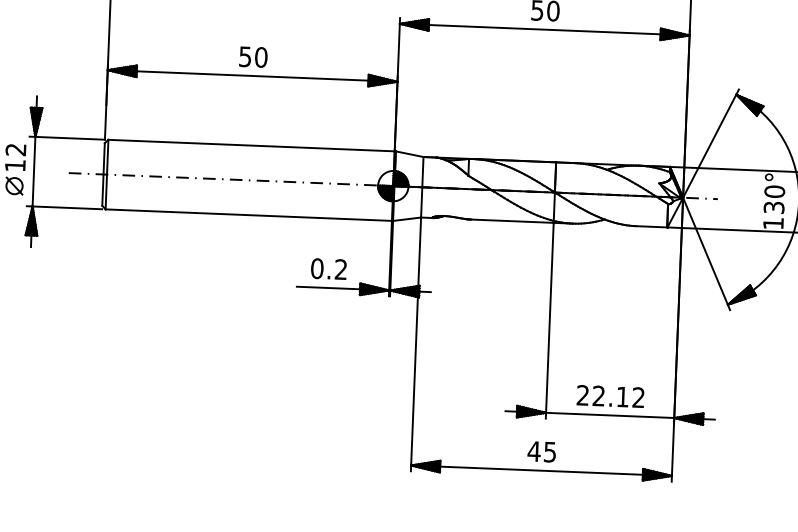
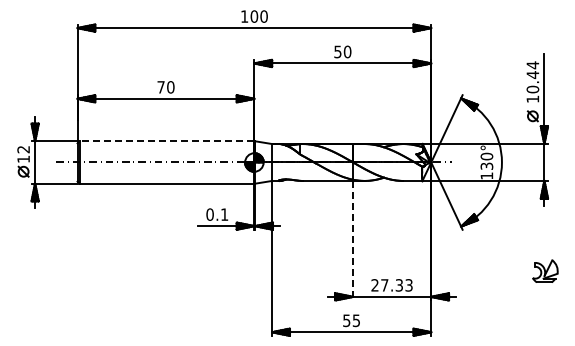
text: (244, 57) -> (160, 87), 50 -> 70
line: (250, 145) -> (166, 141), solid -> dashed
text: (340, 269) -> (224, 214), 0.2 -> 0.1
line: (550, 320) -> (353, 240), solid -> dashed
text: (618, 397) -> (396, 285), 22.12 -> 27.33
text: (533, 451) -> (346, 320), 45 -> 55

